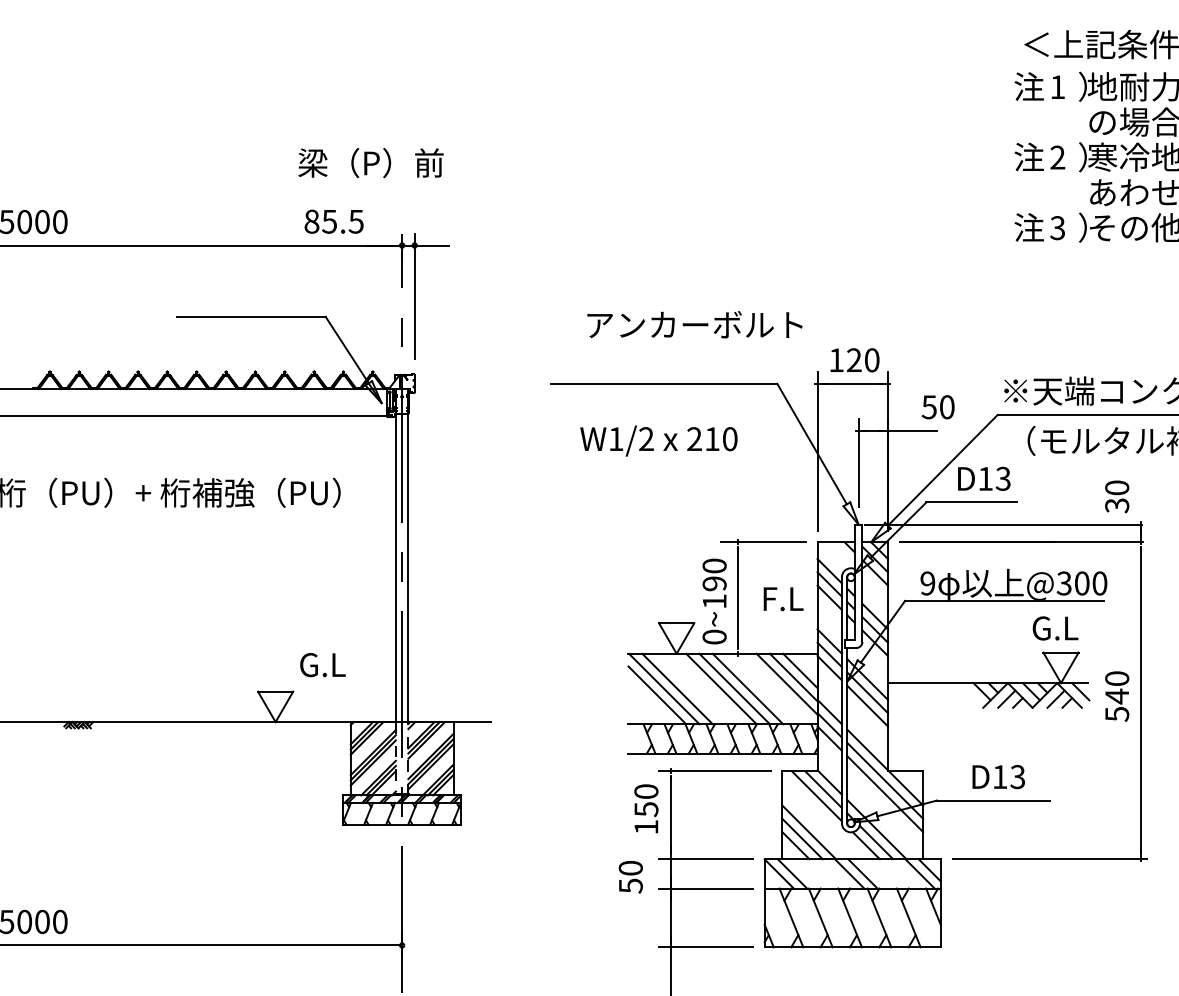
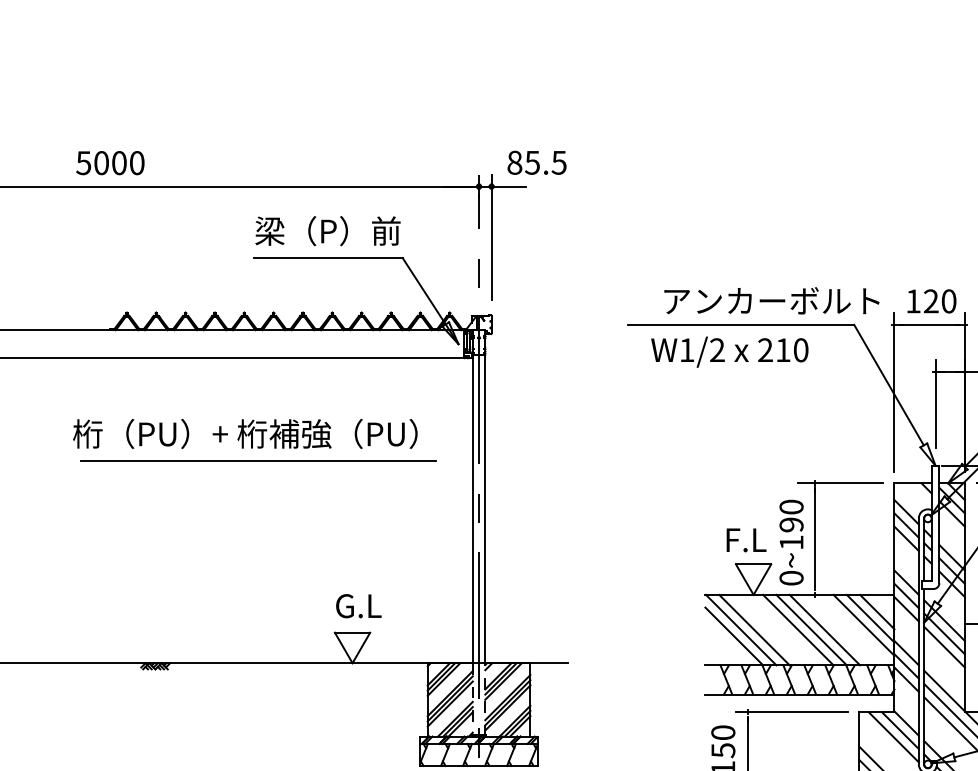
text: (370, 162) -> (327, 230), moved
text: (333, 221) -> (536, 162), moved
text: (694, 324) -> (771, 300), moved
text: (658, 440) -> (729, 351), moved
line: (180, 519) -> (257, 460), added
text: (783, 599) -> (746, 540), moved
text: (322, 665) -> (358, 606), moved

